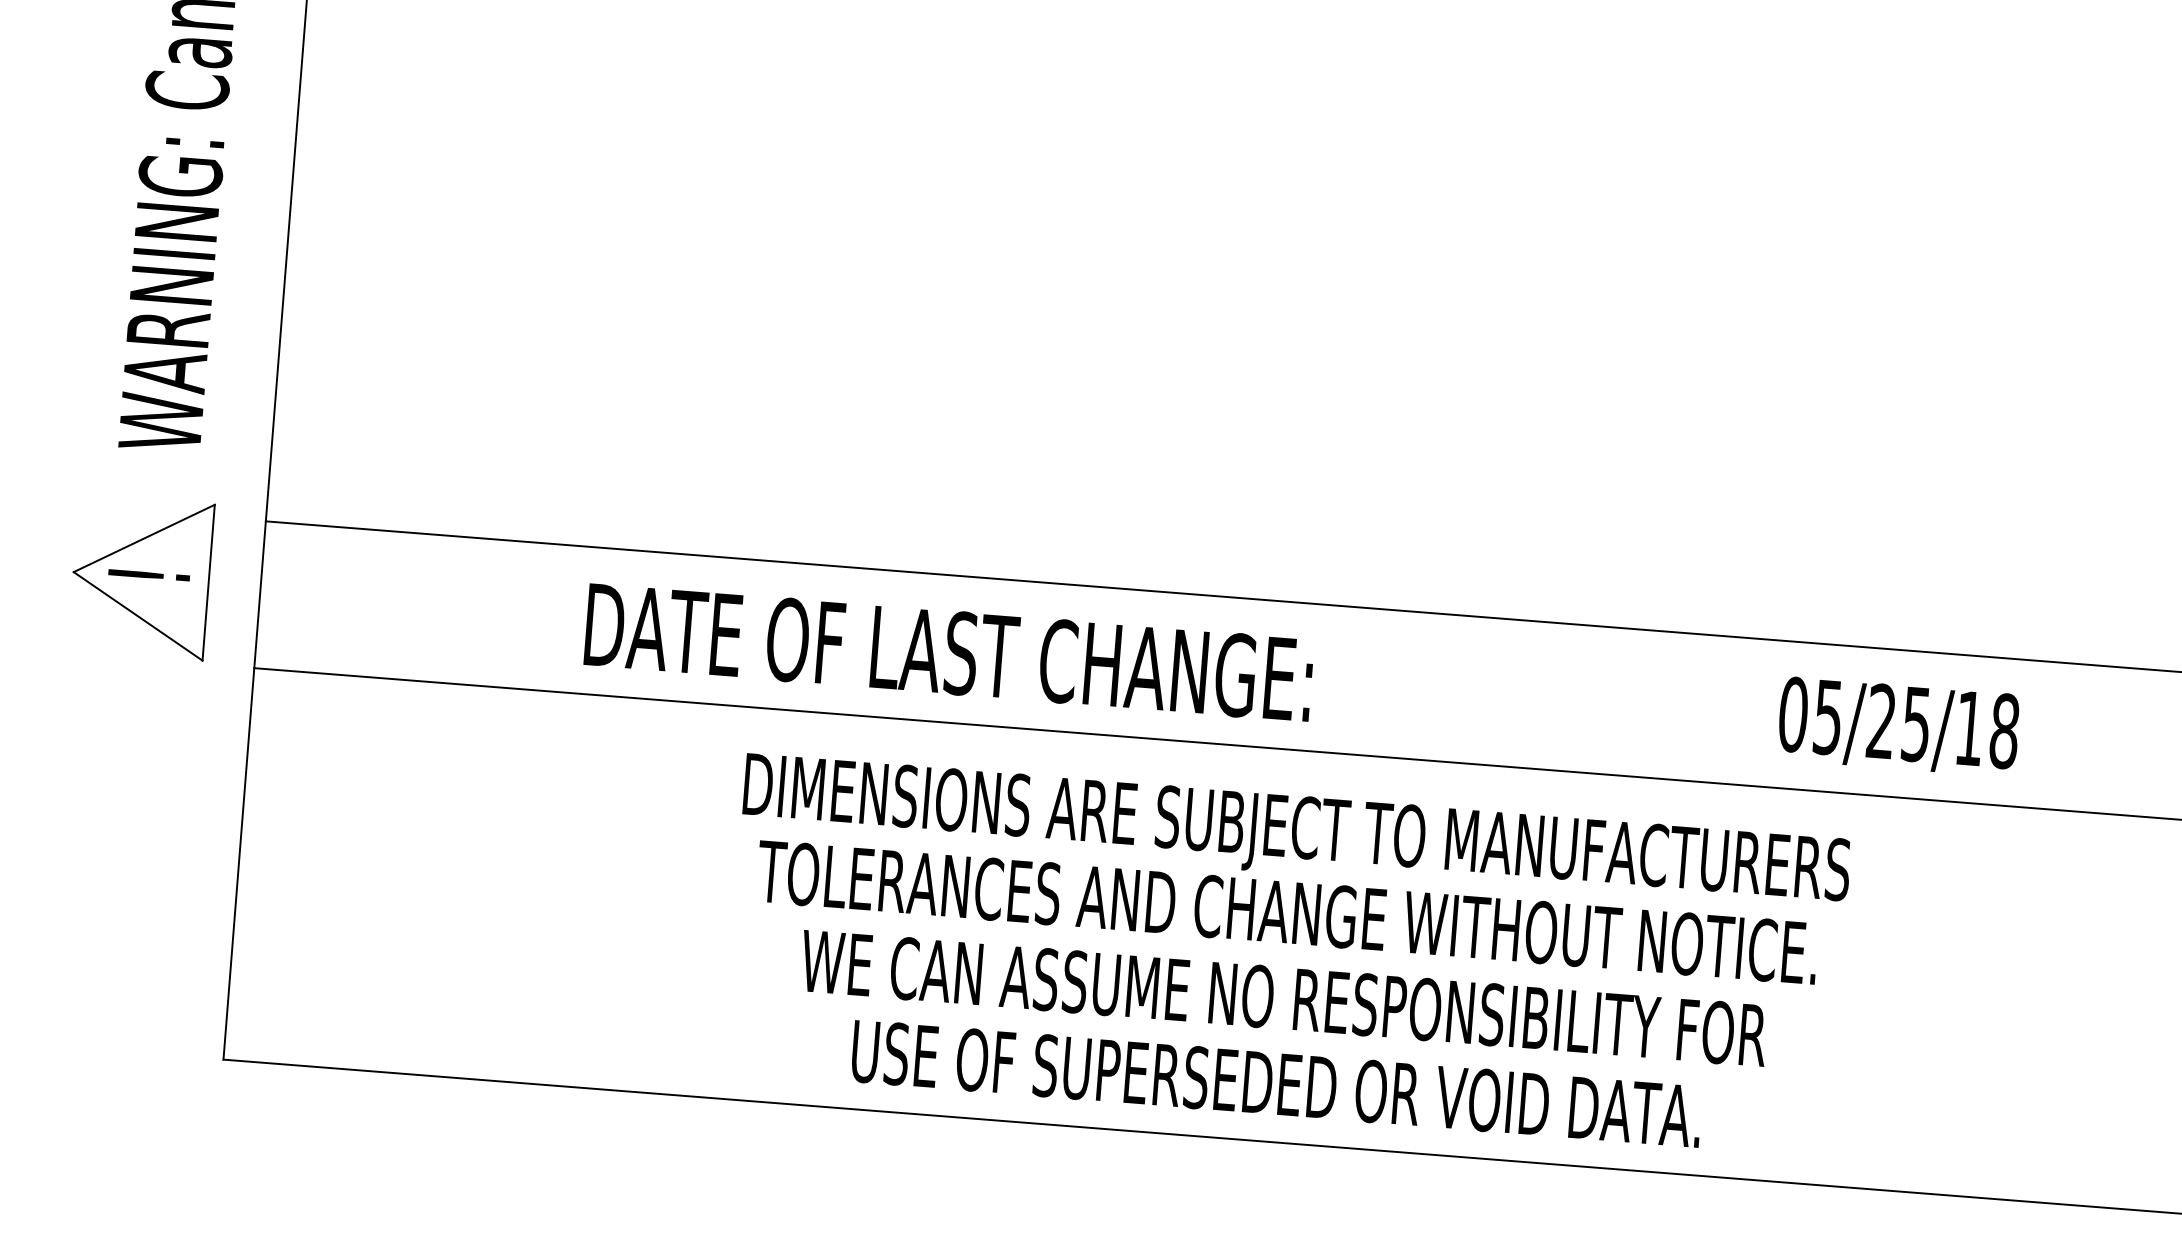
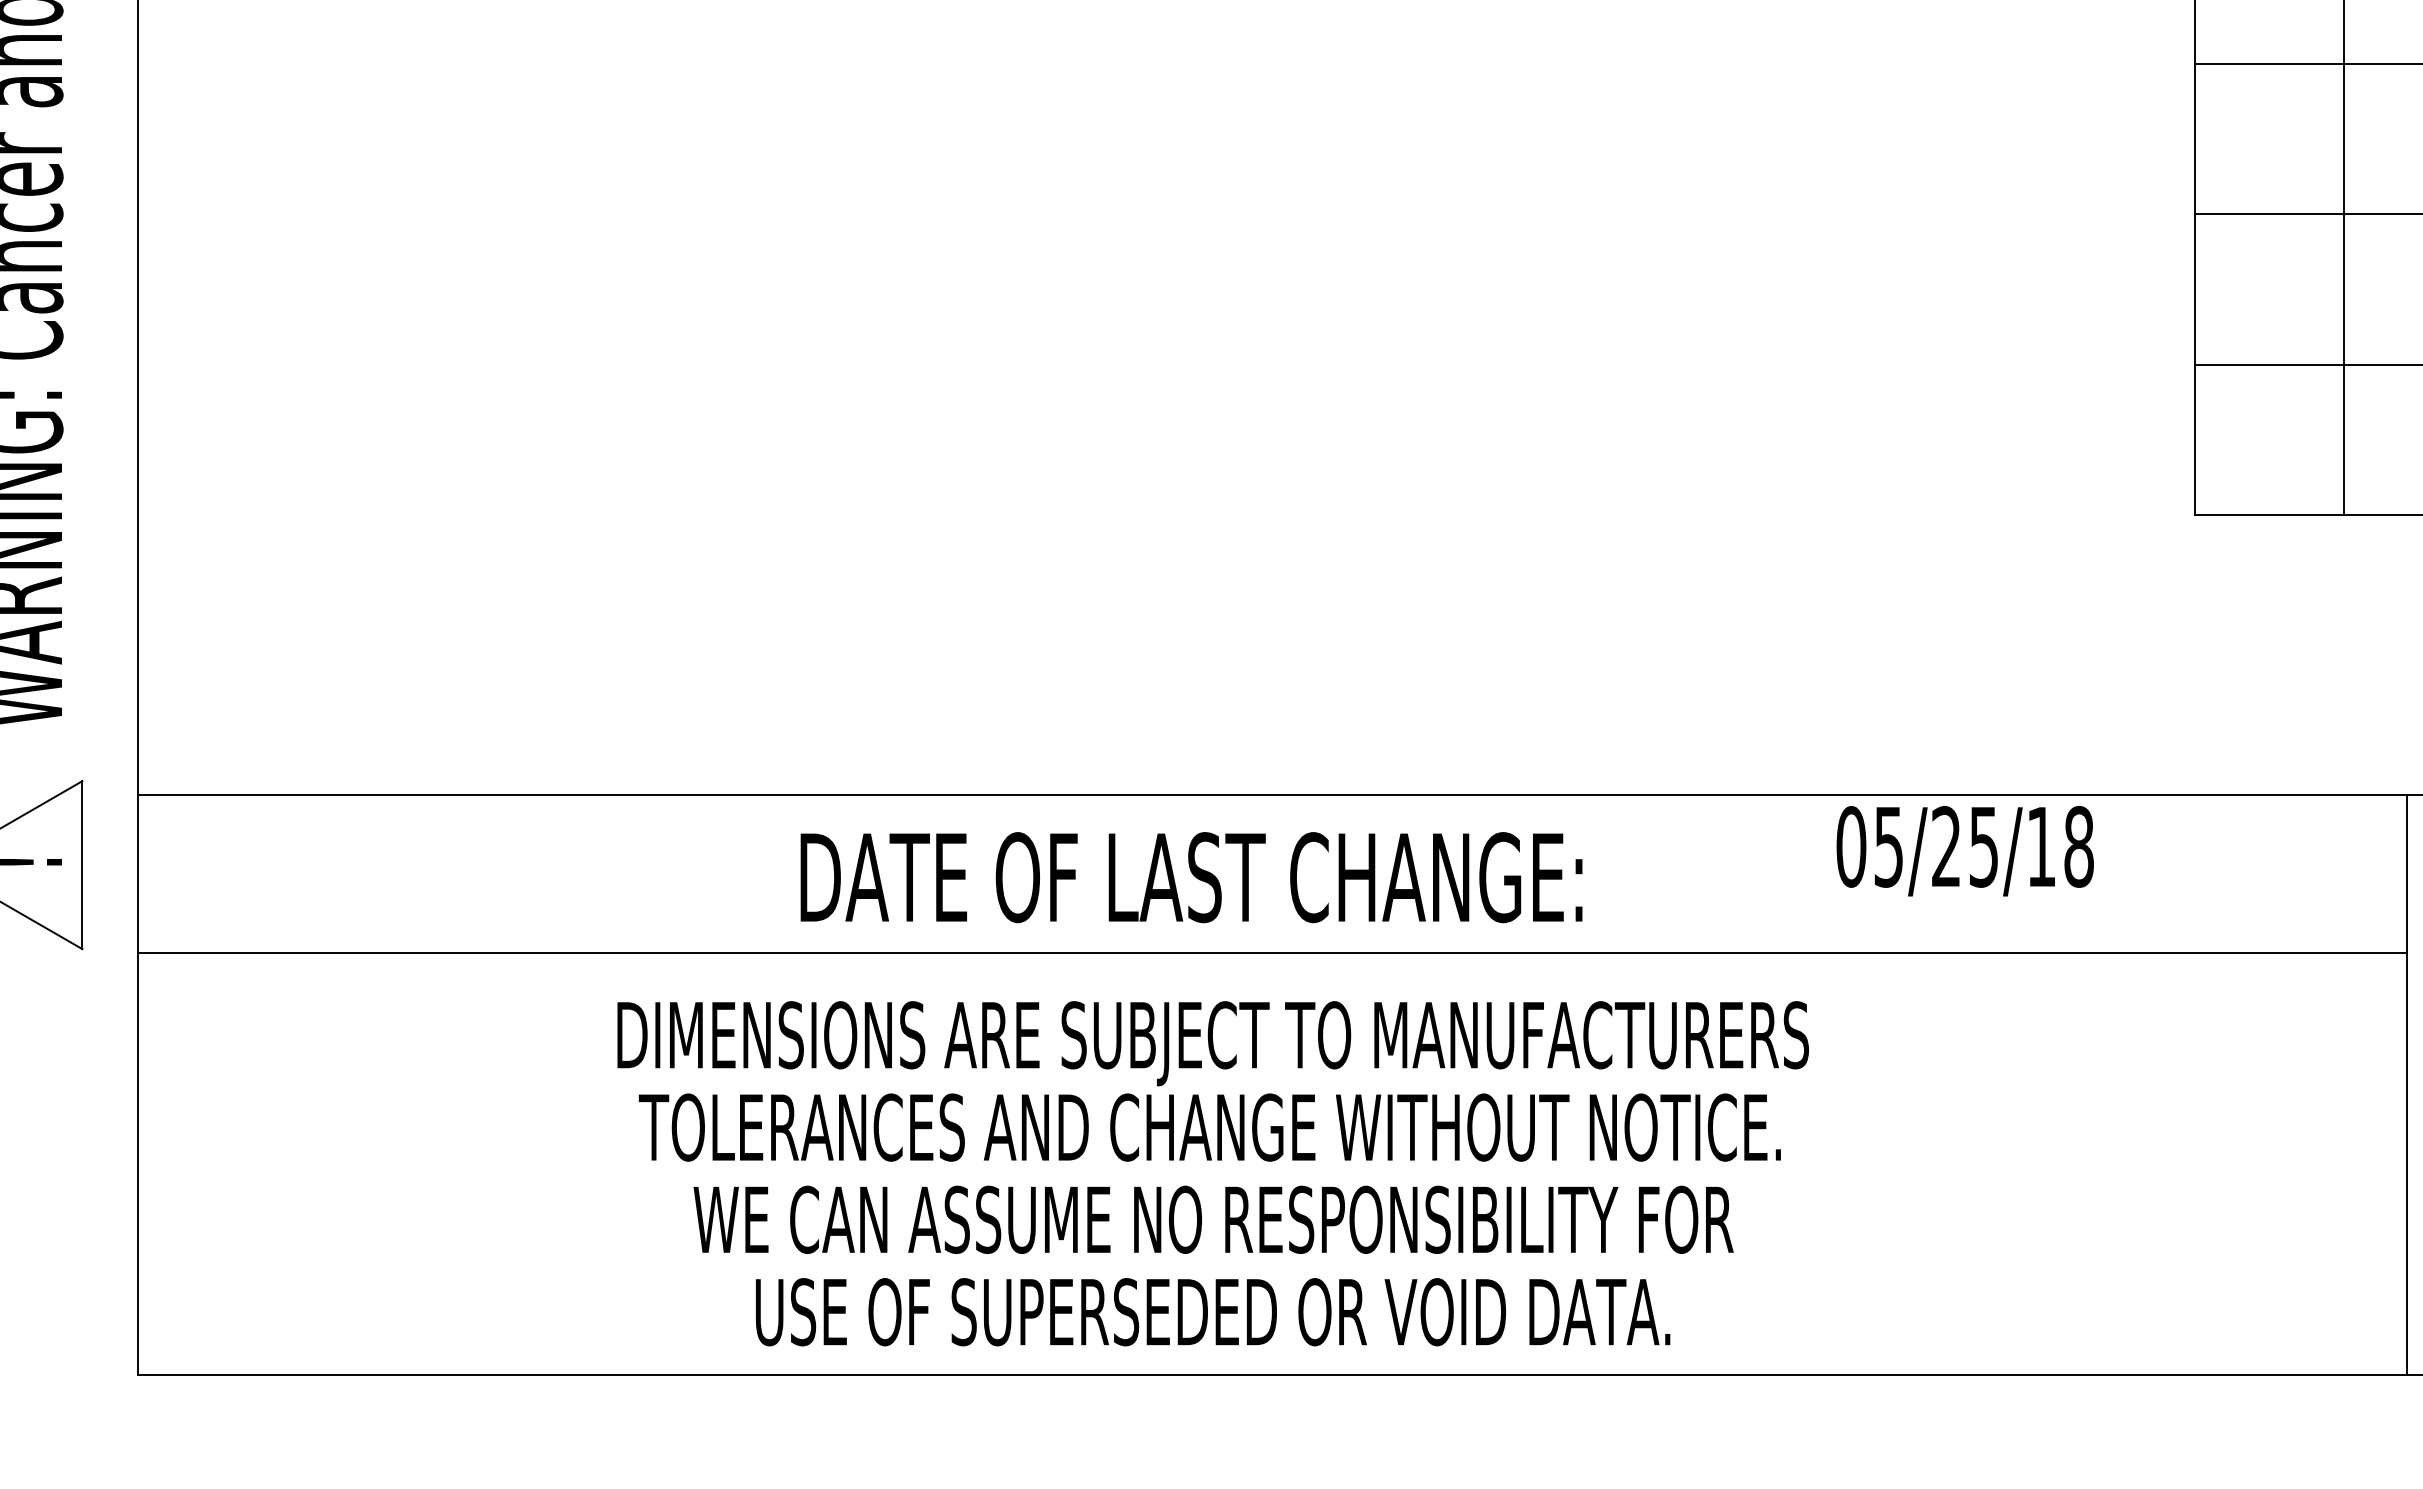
text: (949, 652) -> (1191, 877), moved
text: (1898, 727) -> (1964, 851), moved
text: (1286, 955) -> (1212, 1173), moved

